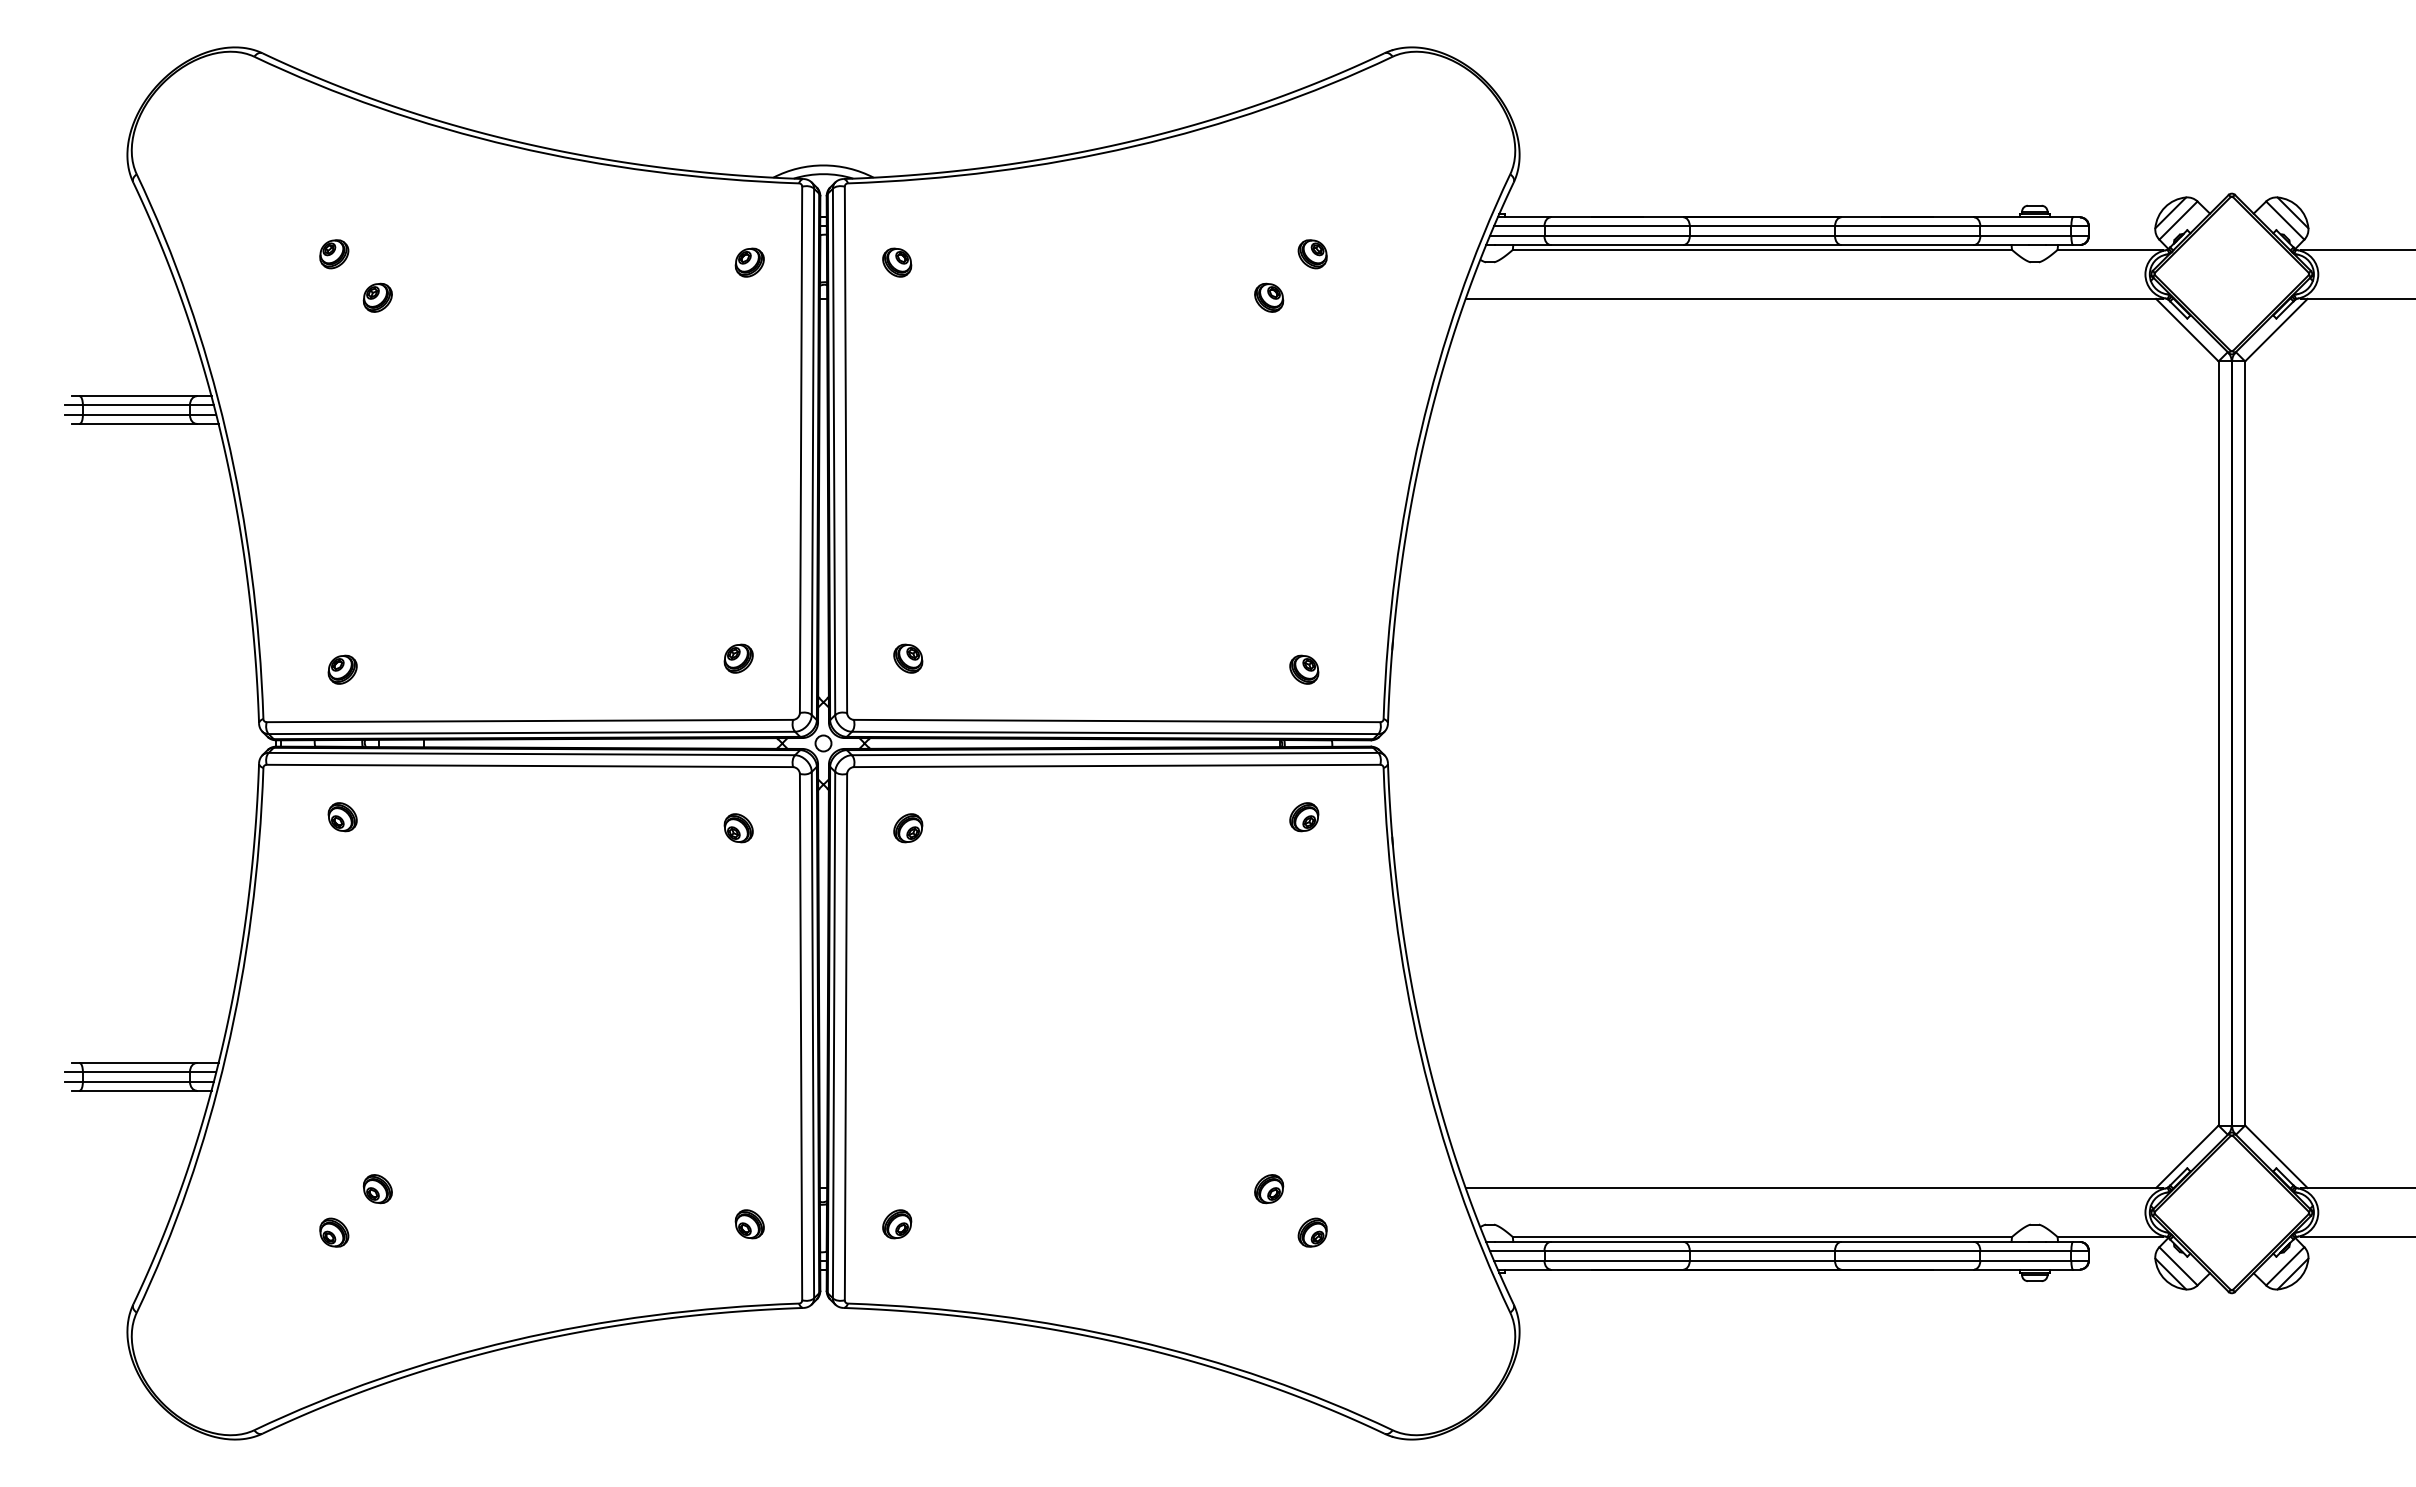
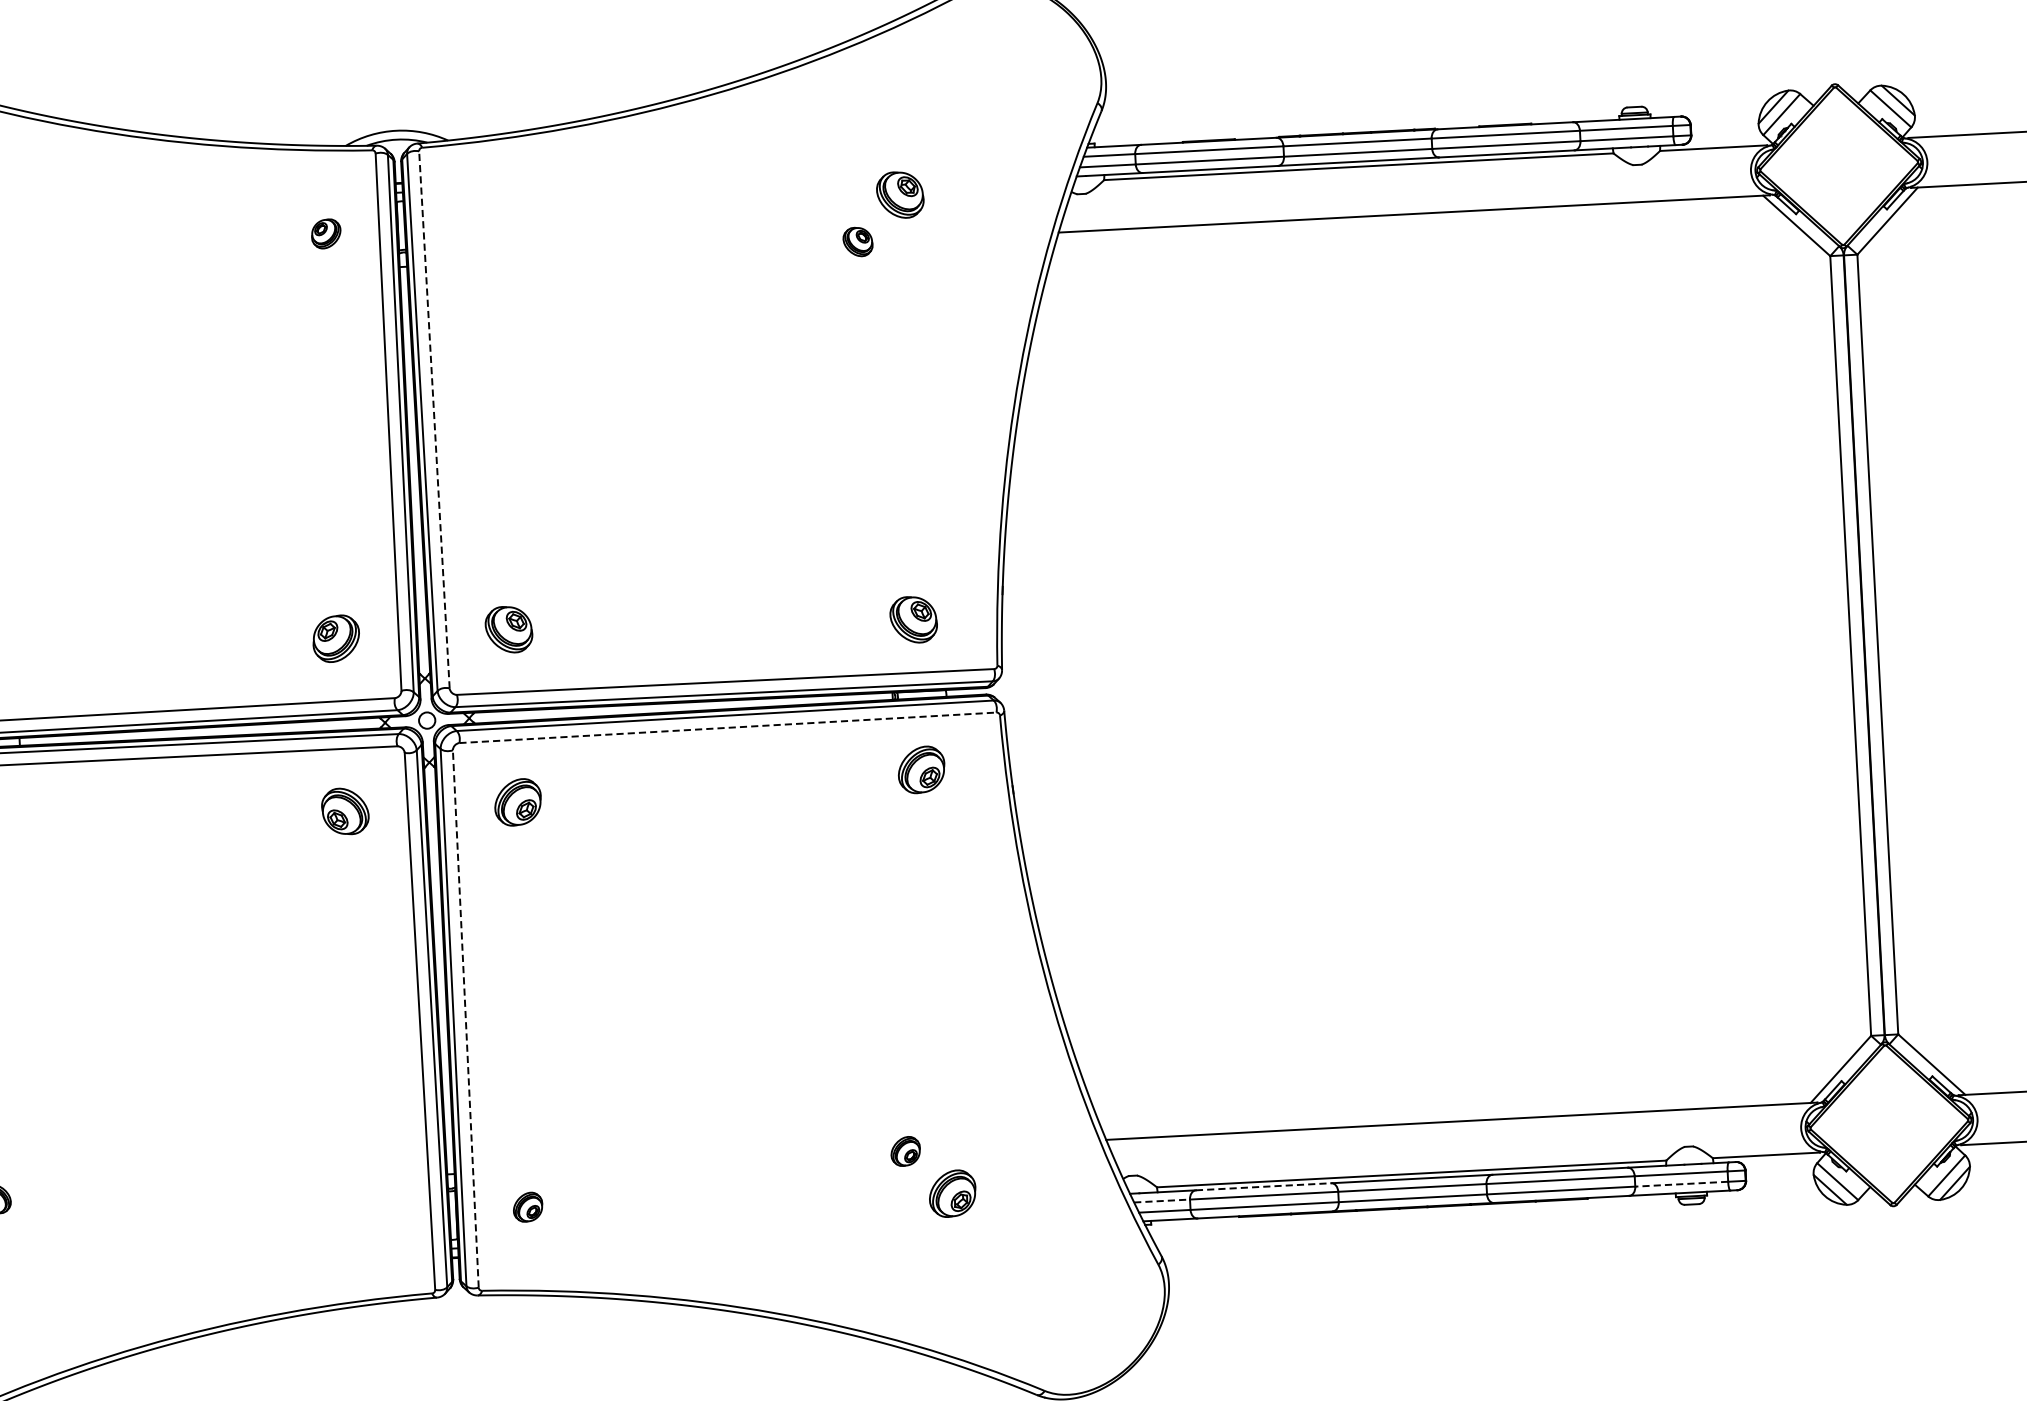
part: (1312, 254) -> (899, 195), size x1.6
part: (897, 262) -> (476, 225), removed
line: (845, 449) -> (433, 419), solid -> dashed
part: (738, 658) -> (335, 638), size x1.6
part: (908, 658) -> (509, 629), size x1.6
part: (1304, 669) -> (914, 619), size x1.6
line: (1117, 765) -> (728, 727), solid -> dashed
part: (1304, 817) -> (921, 770), size x1.6
part: (738, 828) -> (344, 811), size x1.6
part: (908, 828) -> (518, 802), size x1.6
line: (845, 1036) -> (465, 1018), solid -> dashed
part: (749, 1224) -> (377, 1215), removed
part: (1312, 1232) -> (952, 1193), size x1.6
line: (1617, 1241) -> (1264, 1186), solid -> dashed
line: (1517, 1250) -> (1162, 1200), solid -> dashed
line: (2025, 1260) -> (1681, 1183), solid -> dashed

